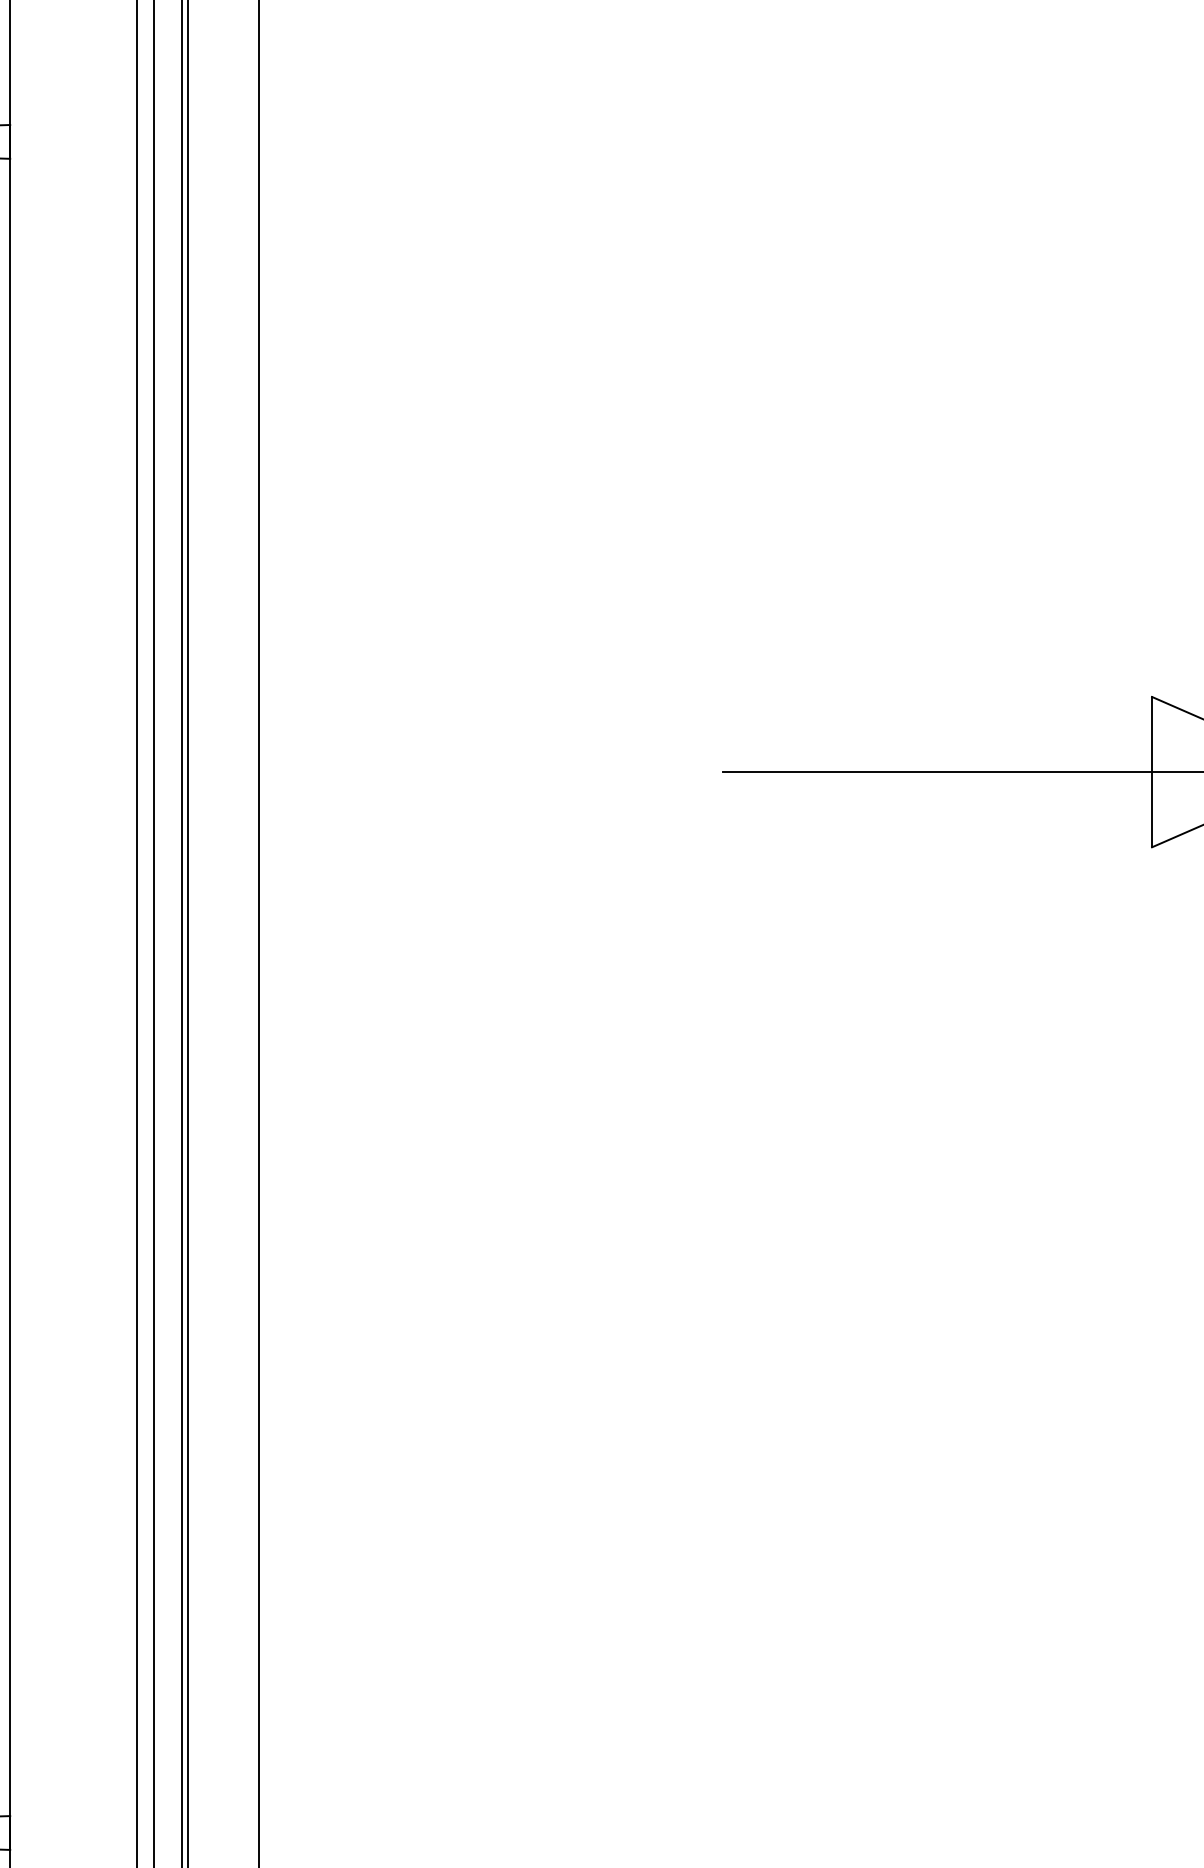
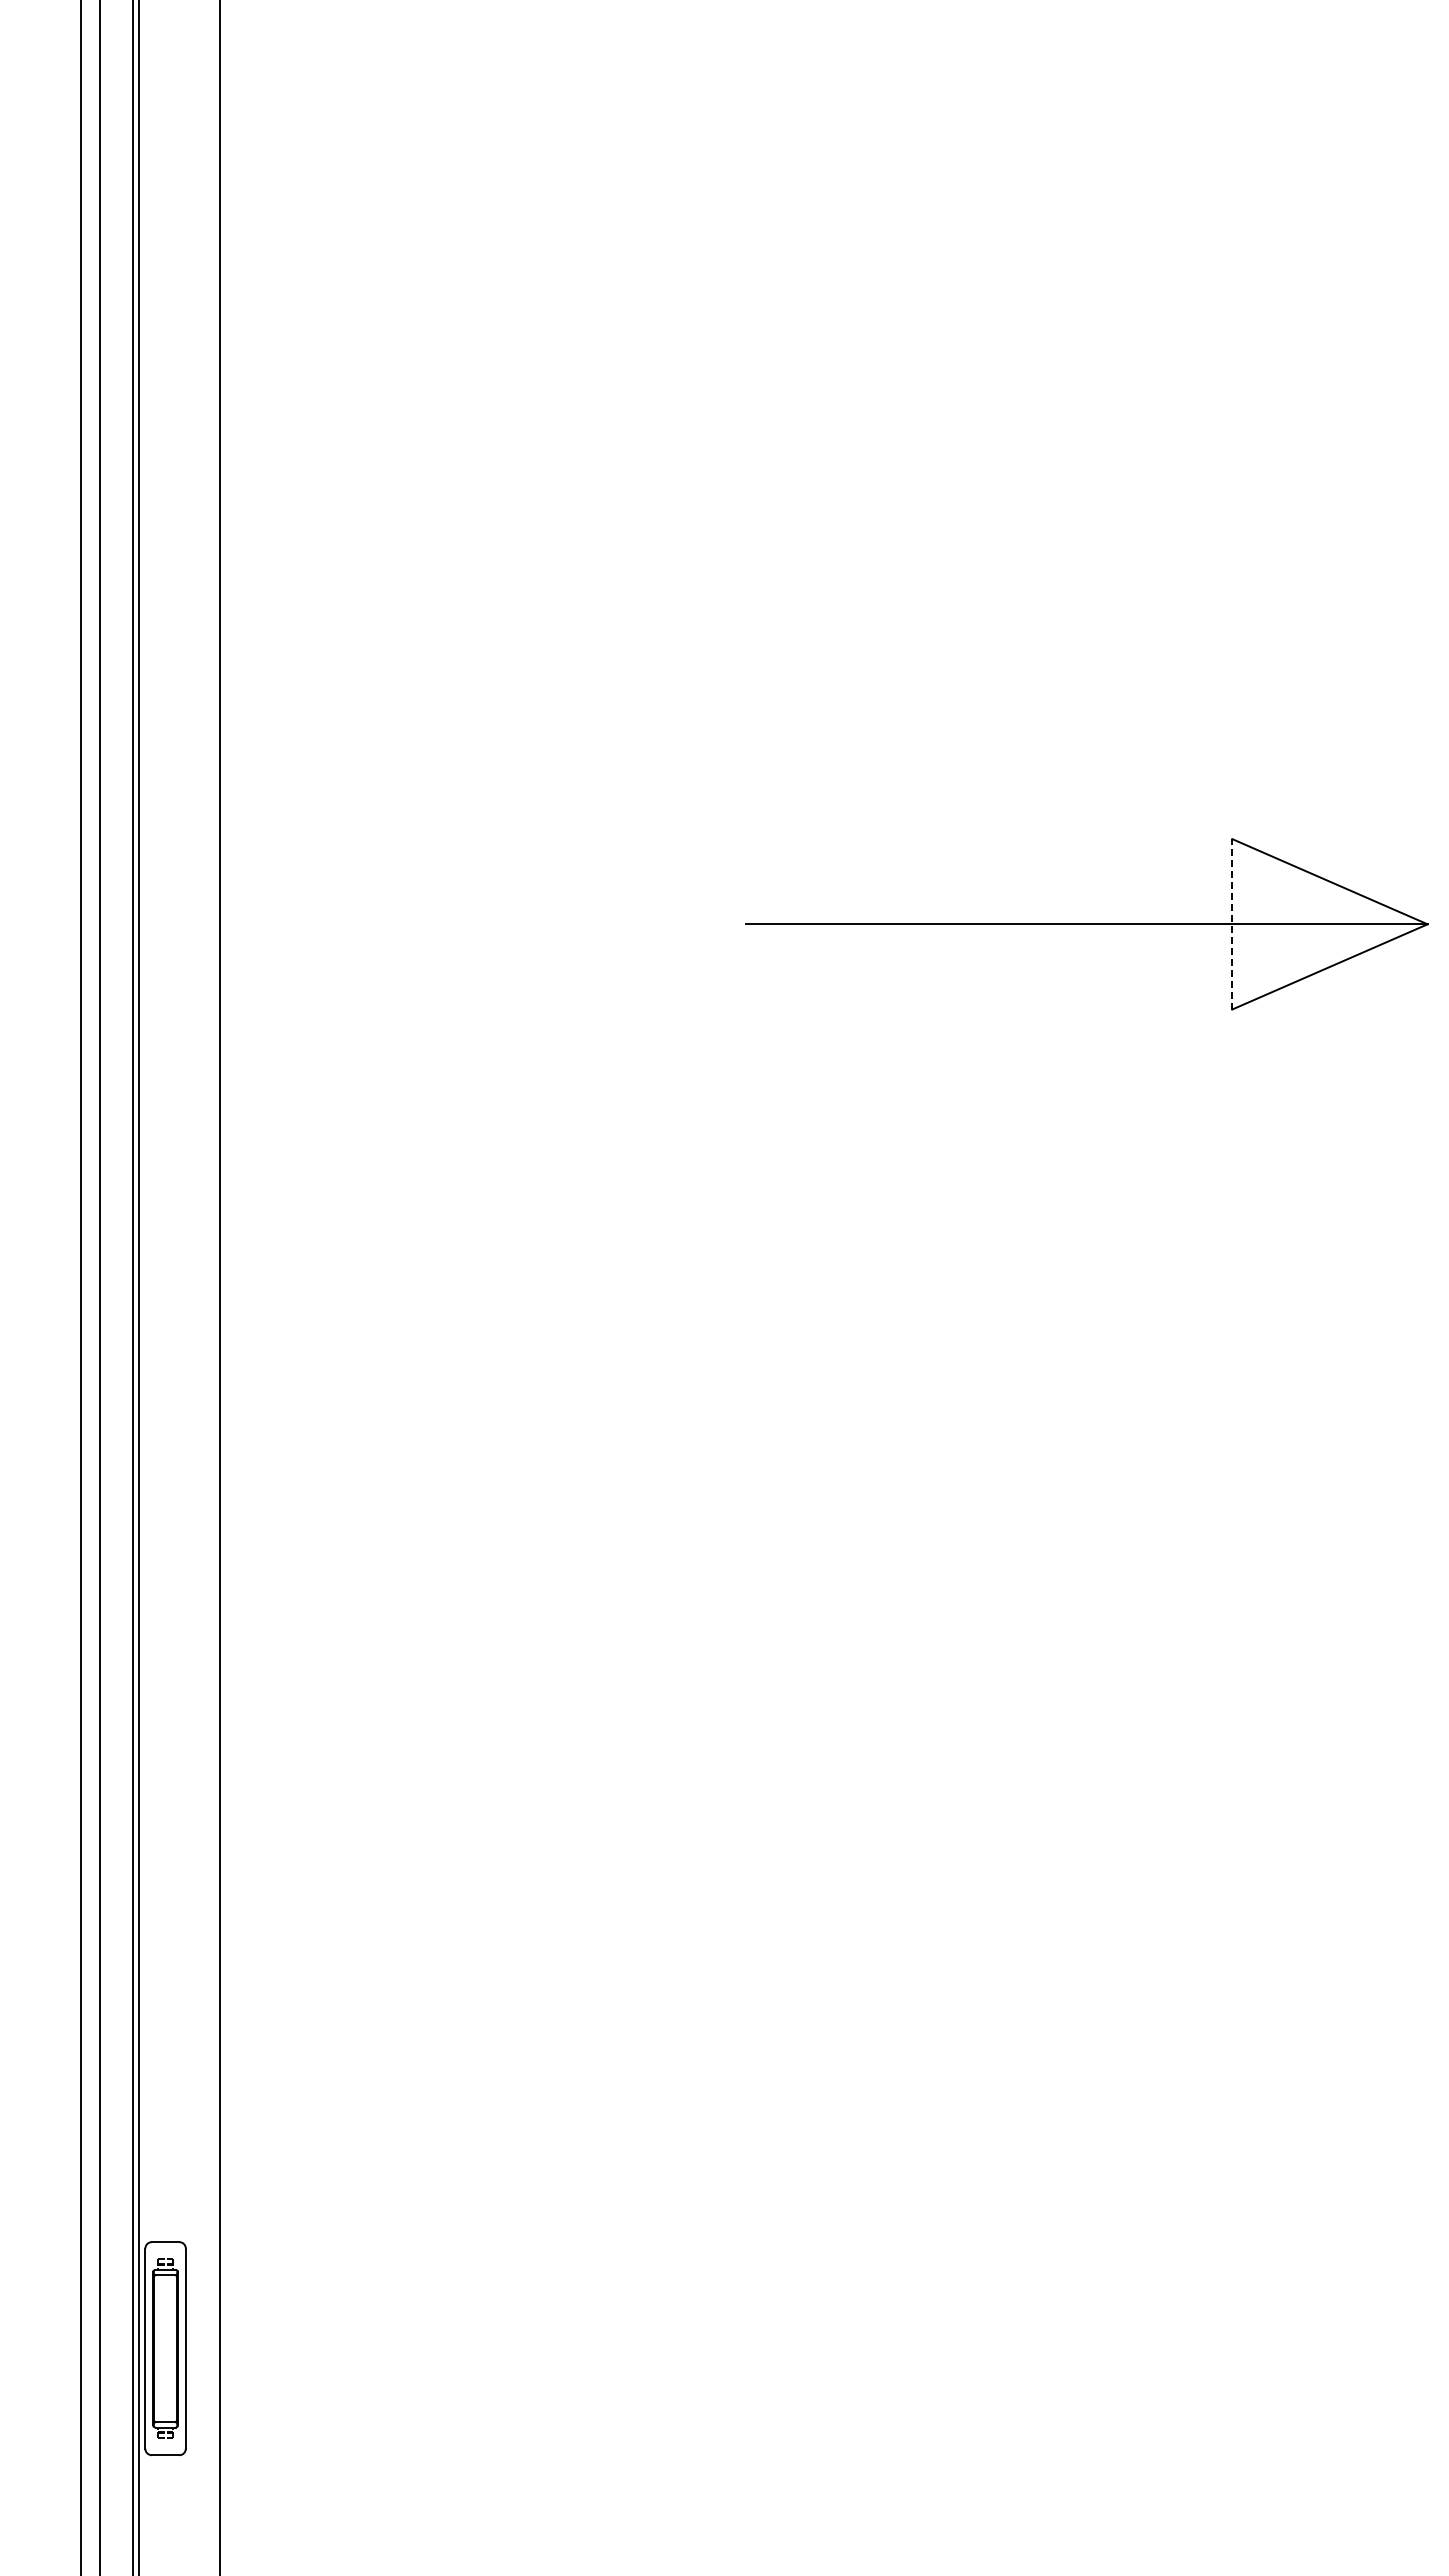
line: (1152, 771) -> (1232, 923), solid -> dashed

